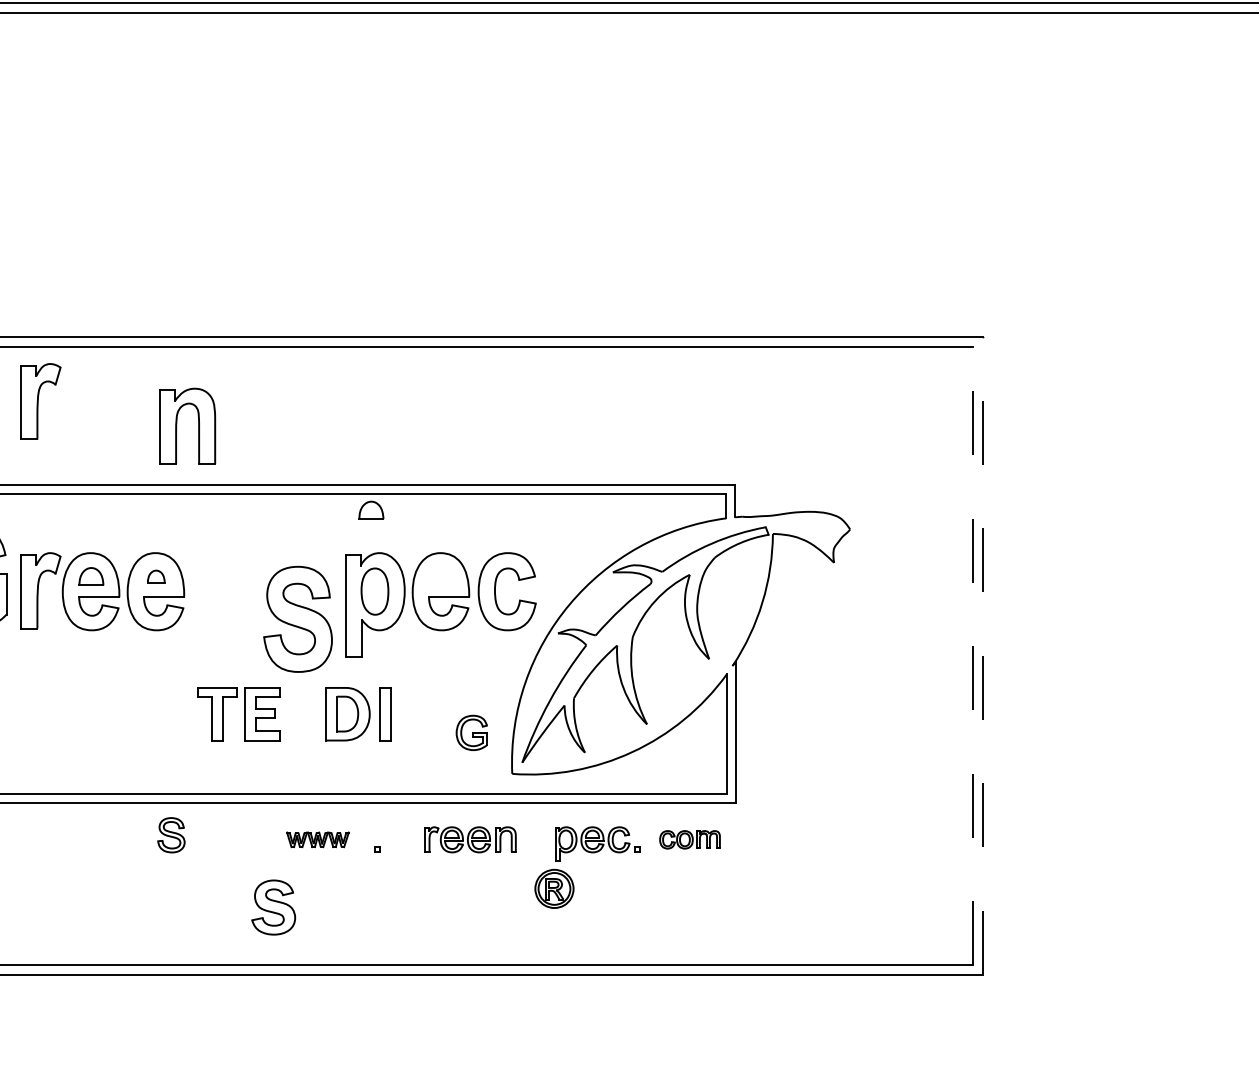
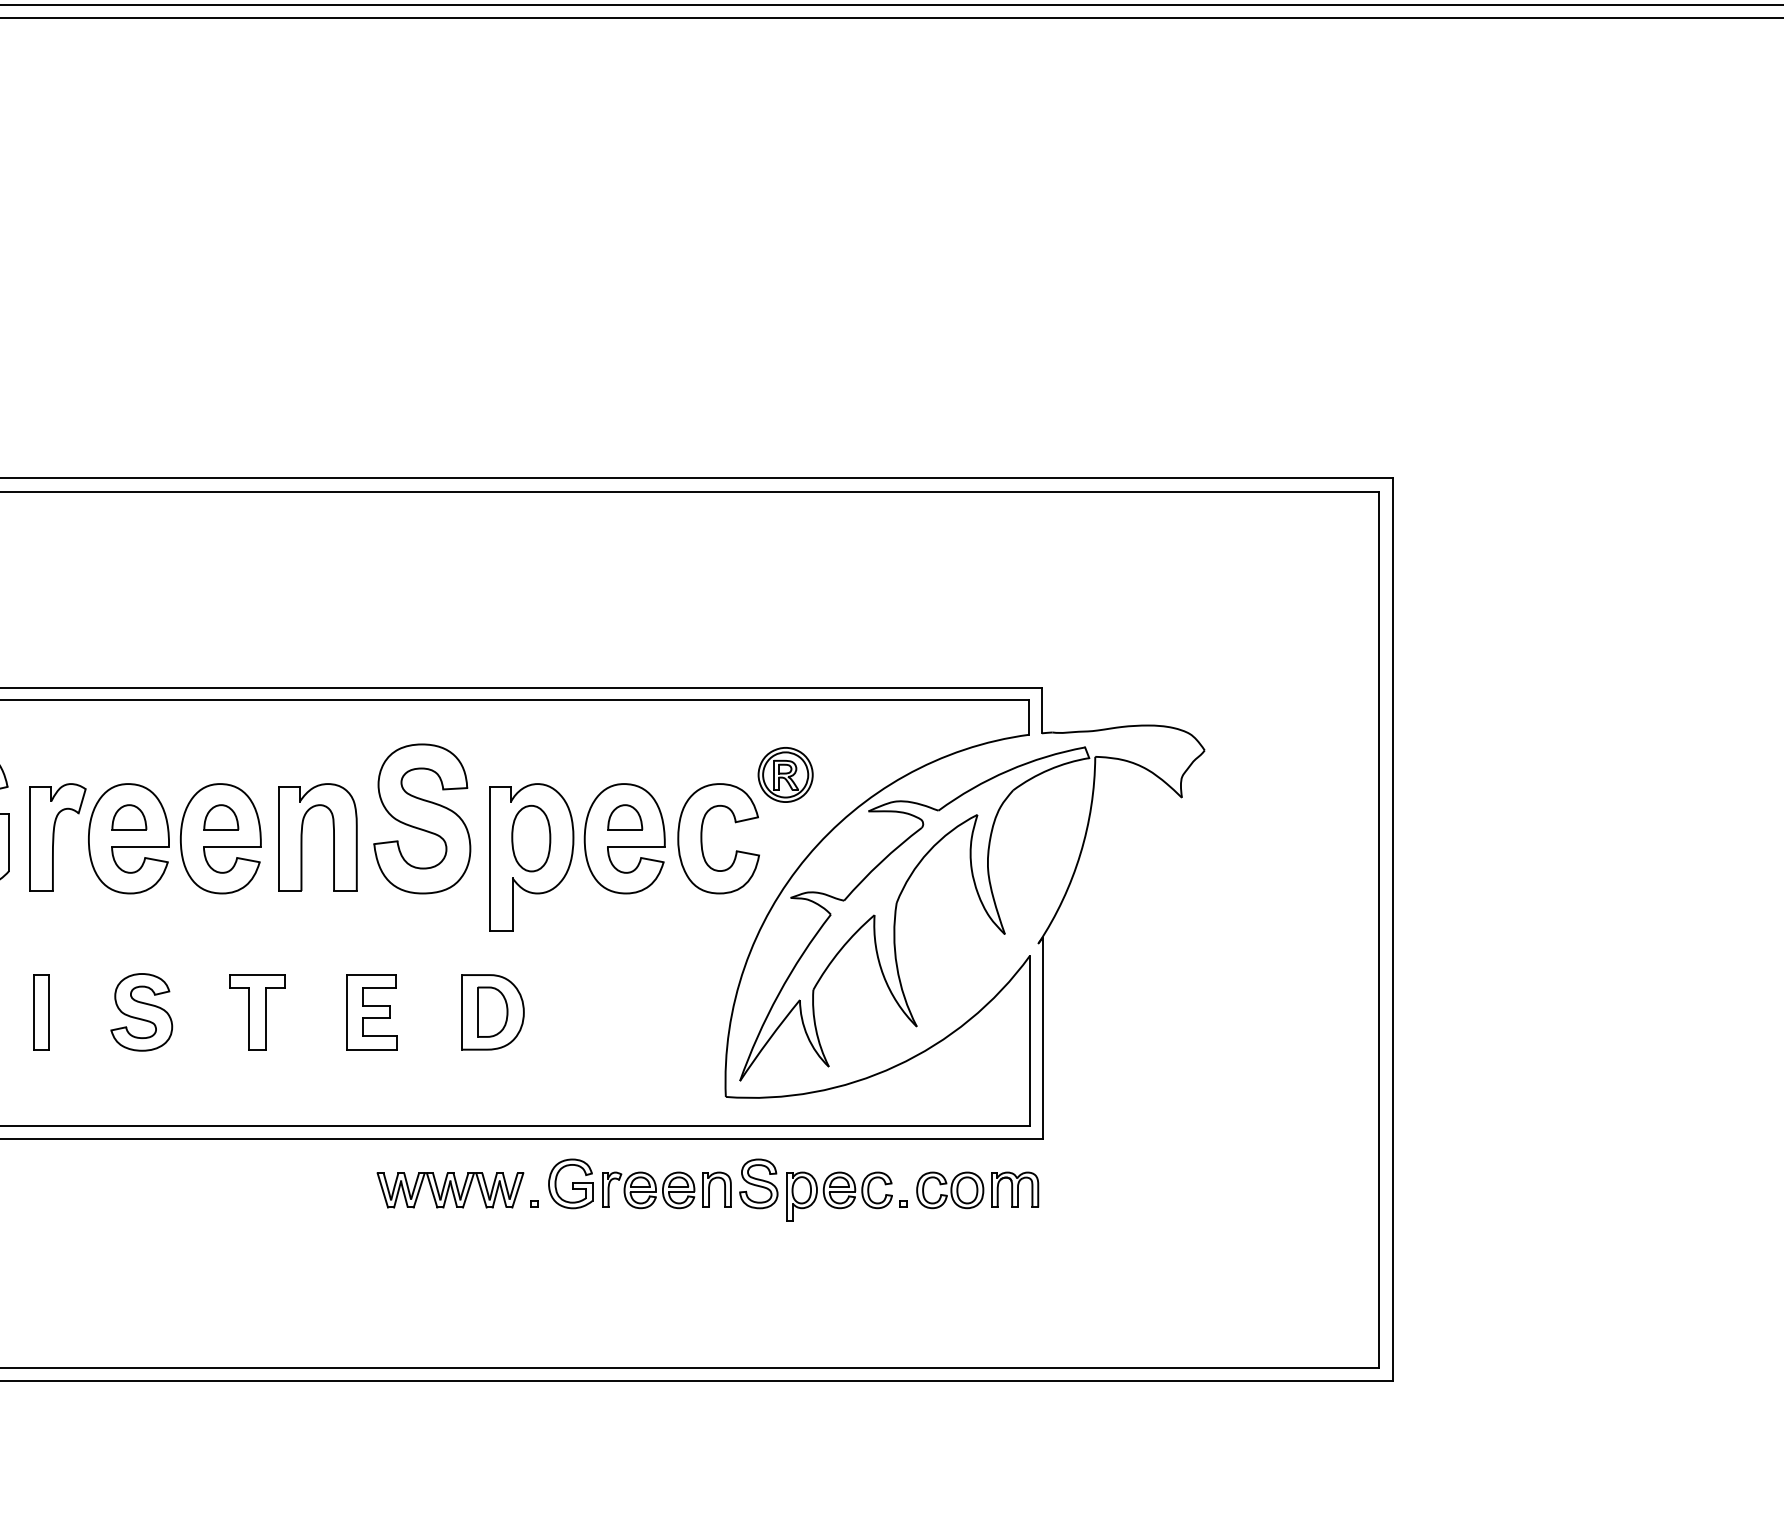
part: (40, 401) -> (57, 569), removed
part: (176, 426) -> (302, 837), moved
part: (371, 510) -> (625, 817), moved
part: (156, 576) -> (221, 817), size x1.43
part: (298, 619) -> (422, 818), moved
line: (973, 655) -> (1379, 929), dashed -> solid
line: (982, 655) -> (1392, 929), dashed -> solid
part: (217, 714) -> (257, 1012), moved
part: (385, 714) -> (41, 1012), moved
part: (471, 732) -> (570, 1183), moved
part: (171, 834) -> (758, 1183), moved
part: (317, 839) -> (450, 1190), size x1.67
part: (689, 839) -> (977, 1190), size x1.43
part: (554, 888) -> (785, 774), moved
part: (273, 907) -> (141, 1012), moved

